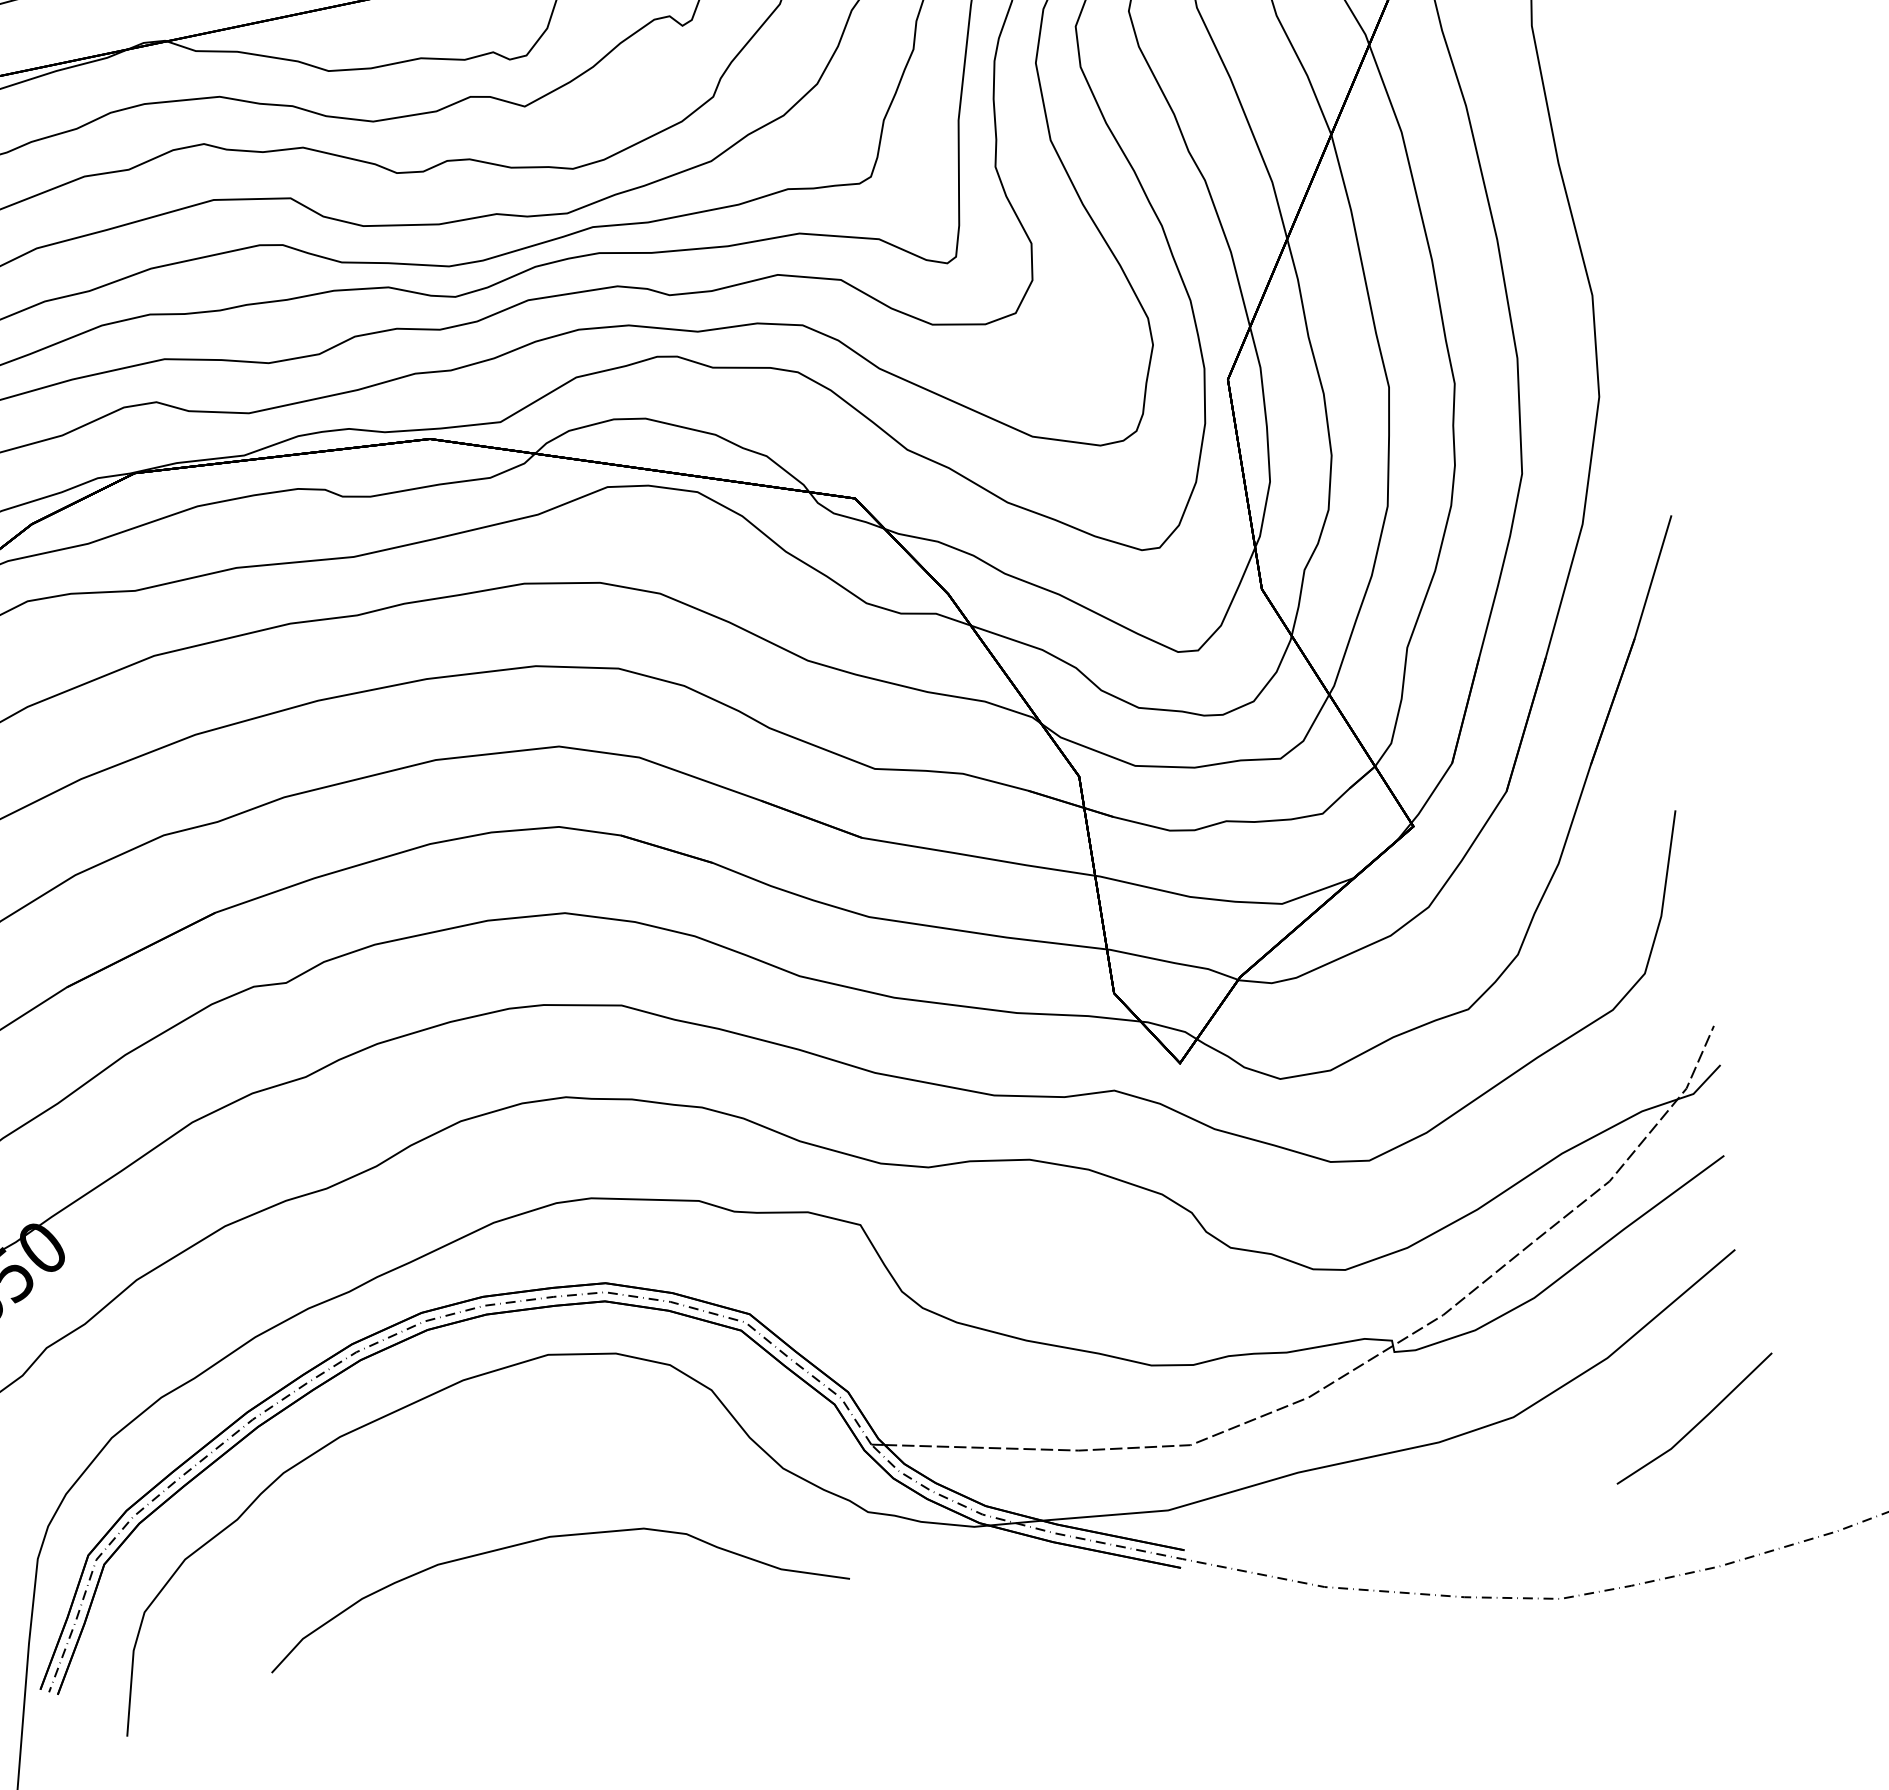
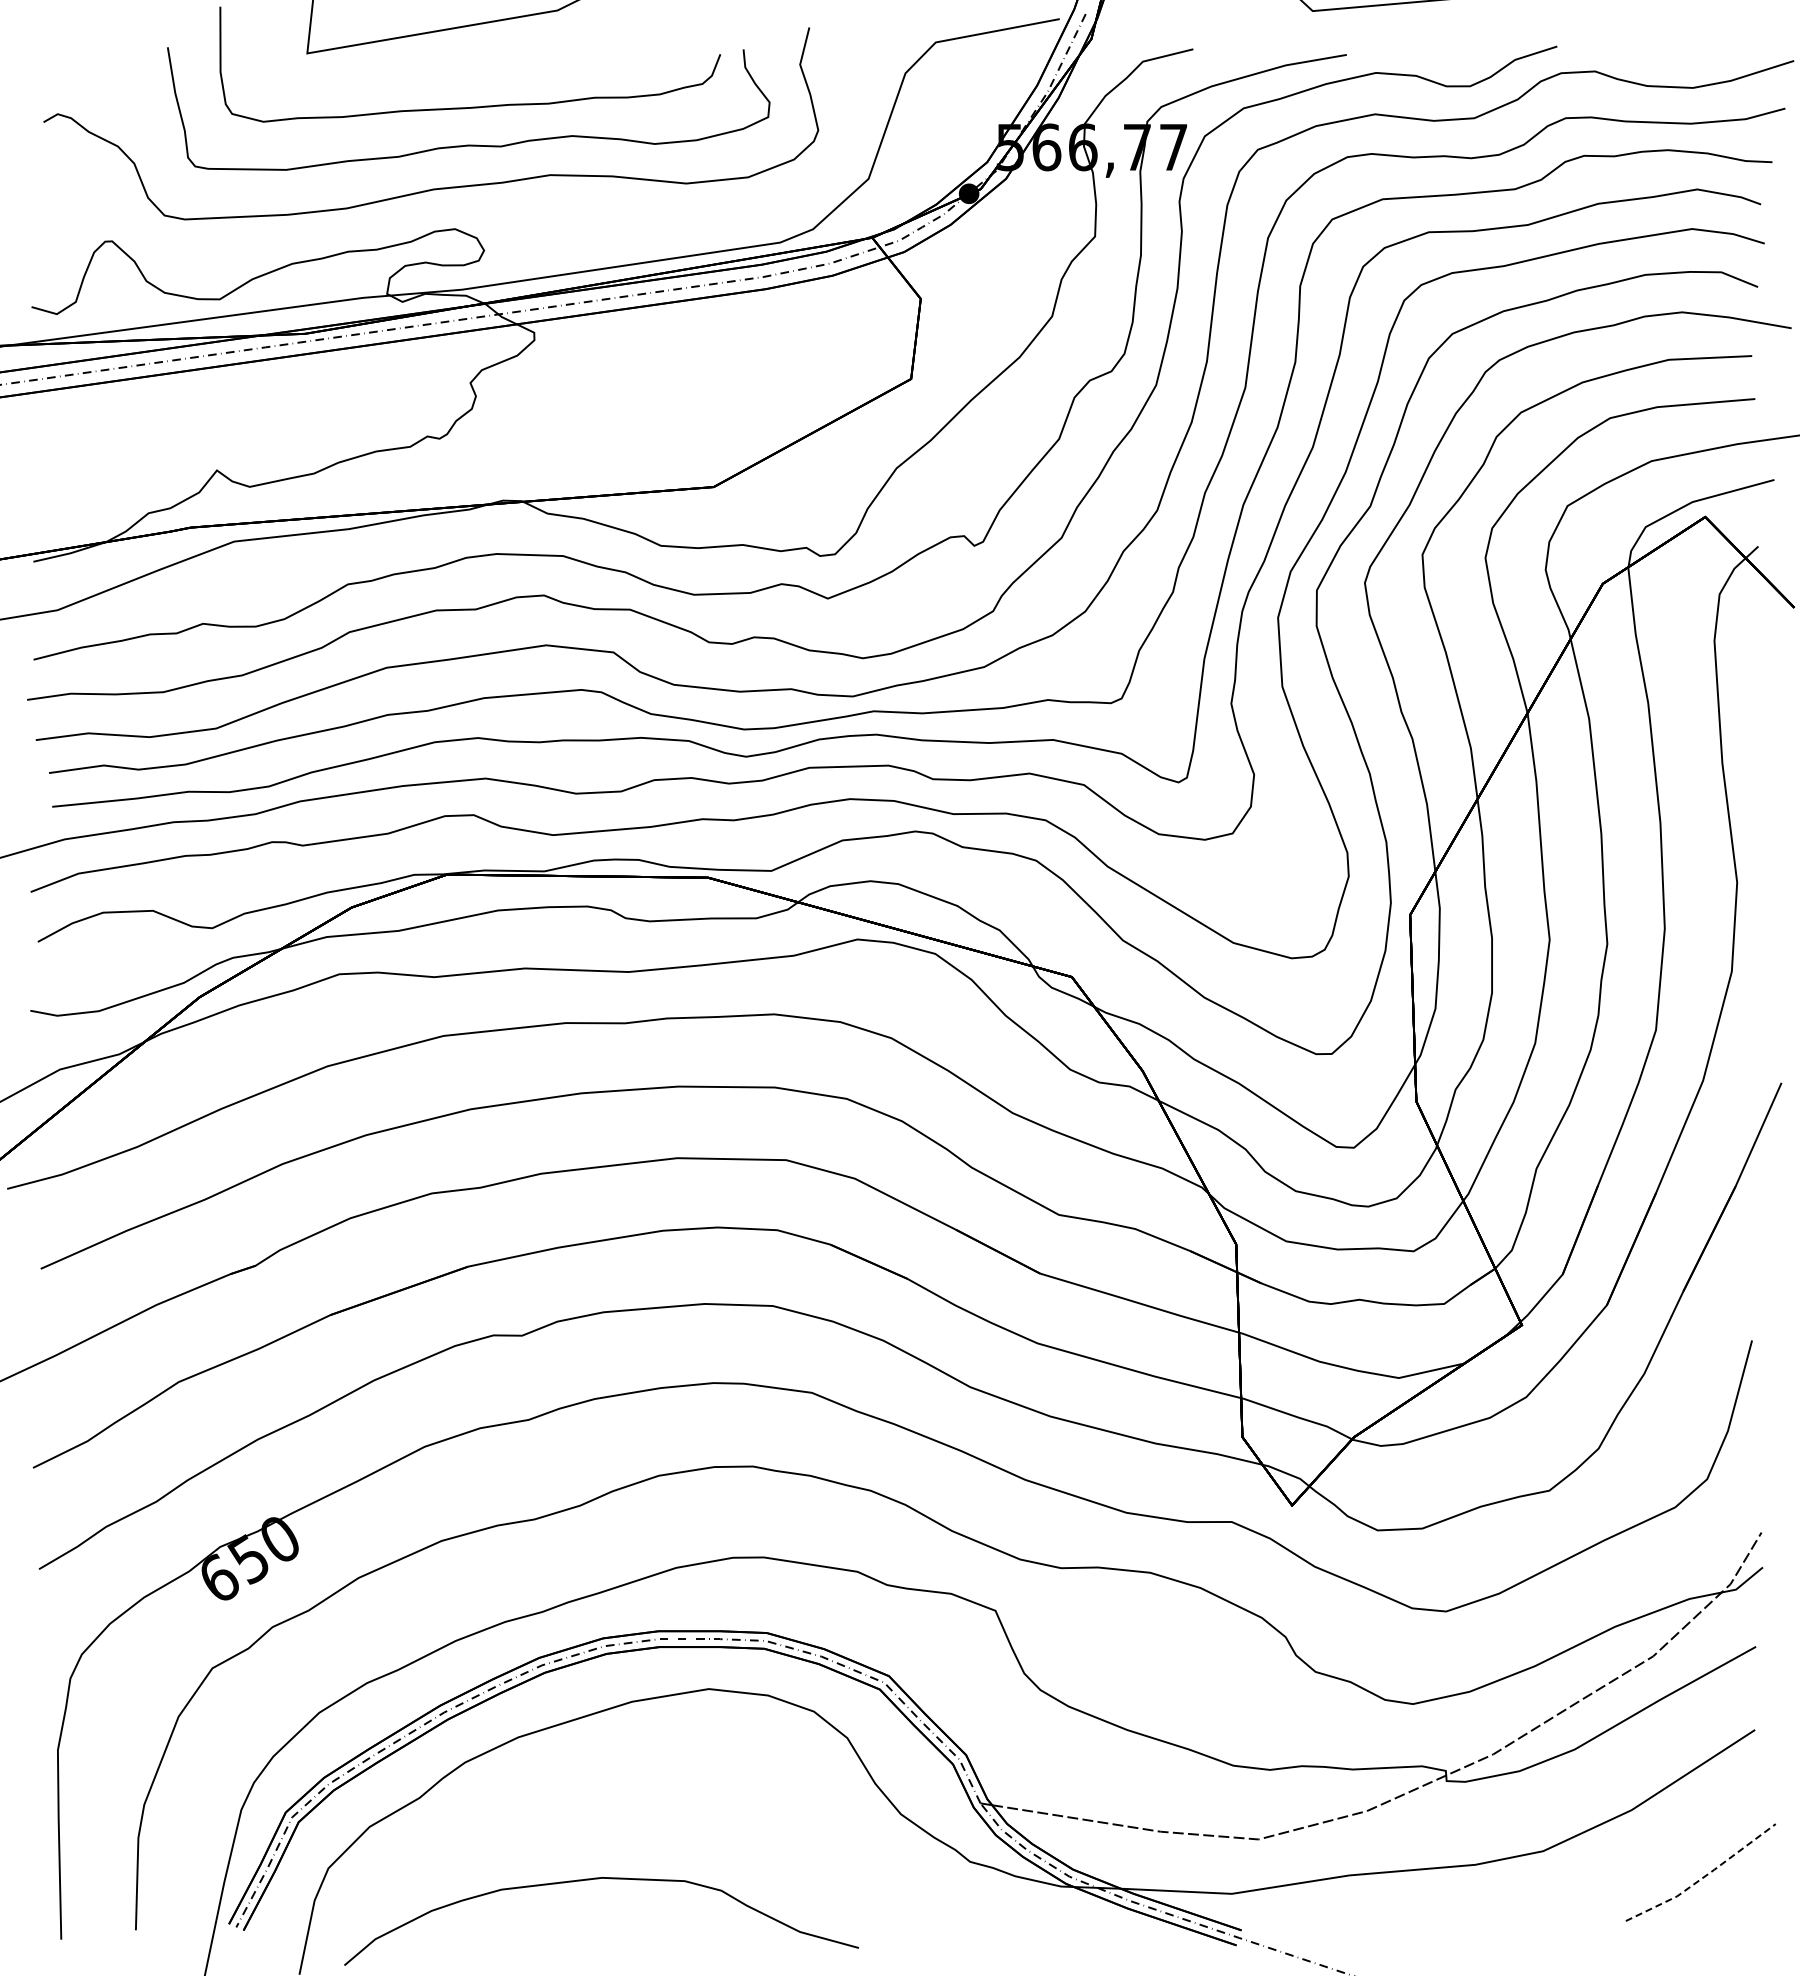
line: (1698, 1423) -> (1703, 1877), solid -> dashed
curve: (547, 1539) -> (599, 1879), moved

